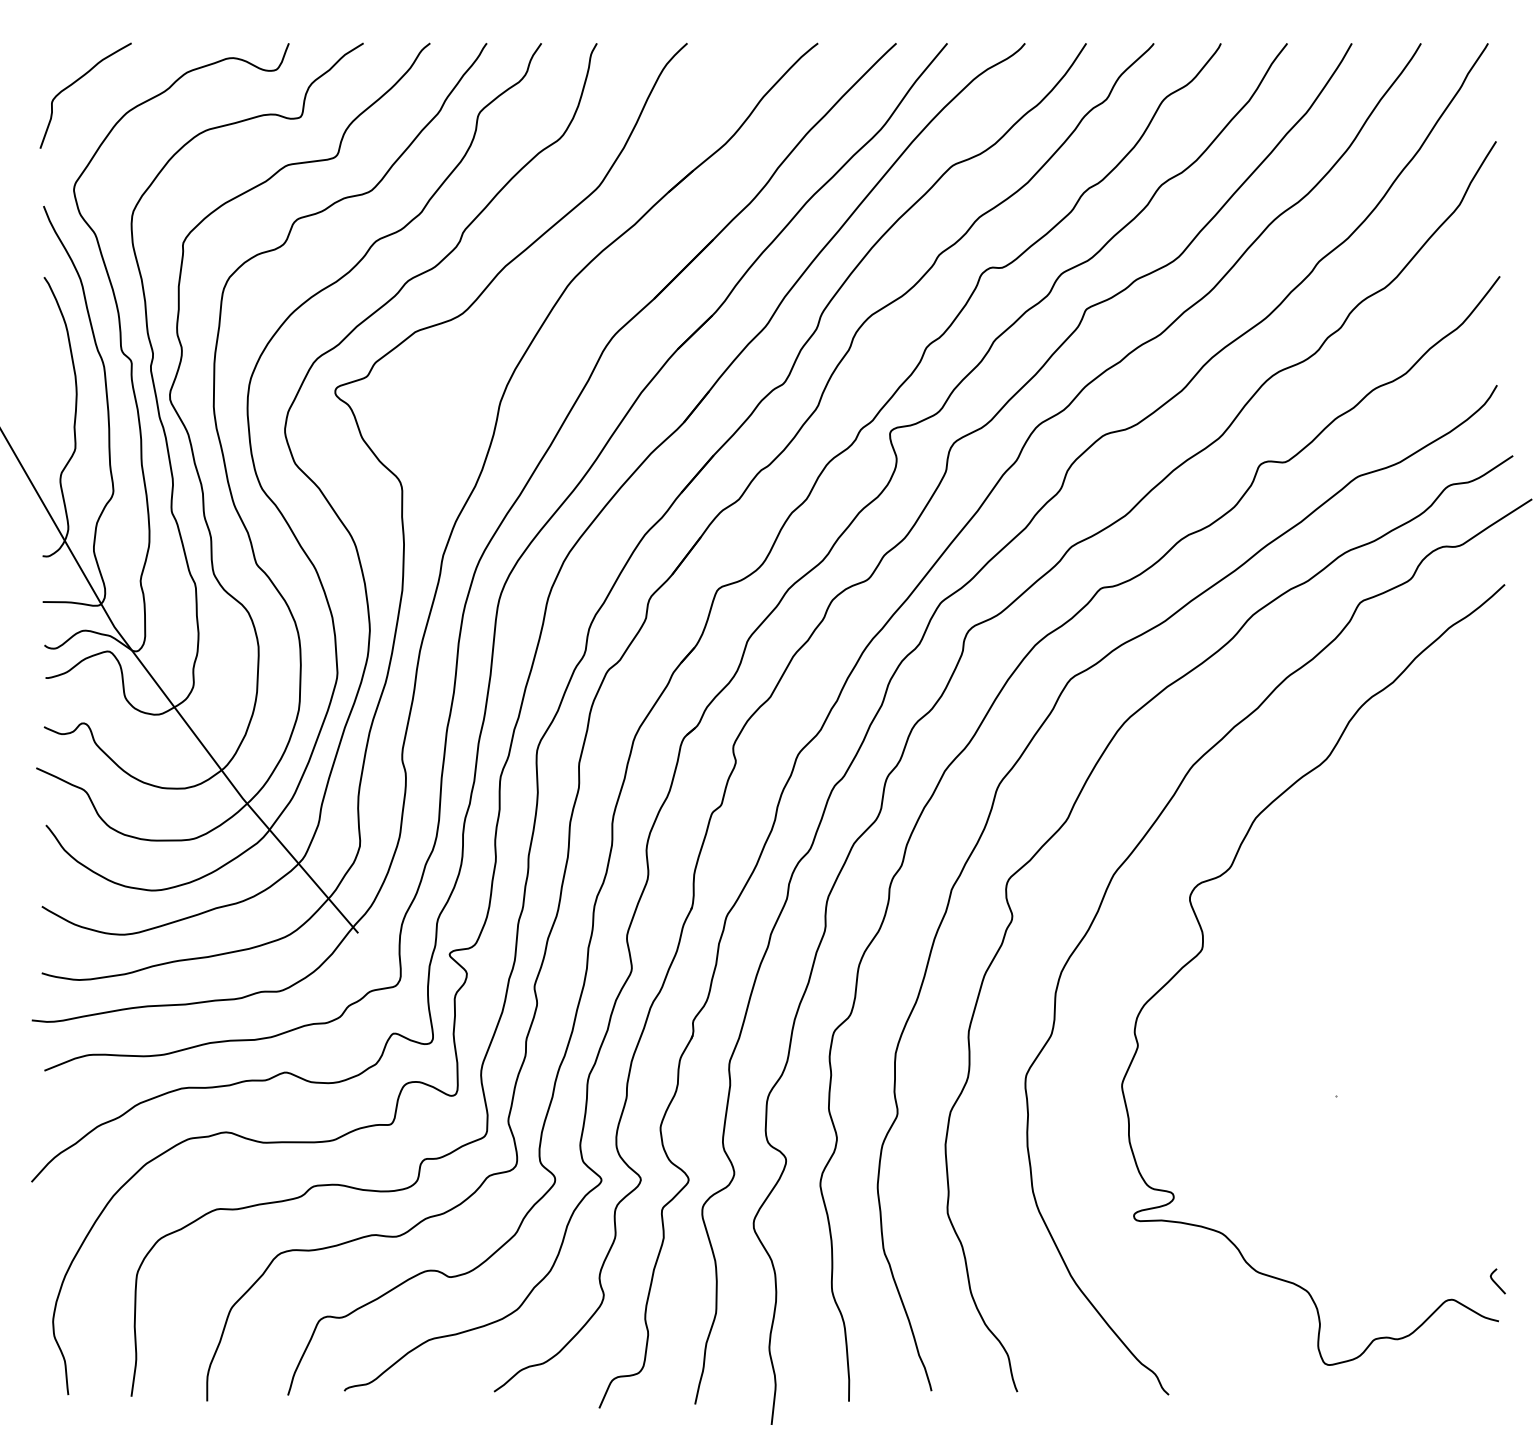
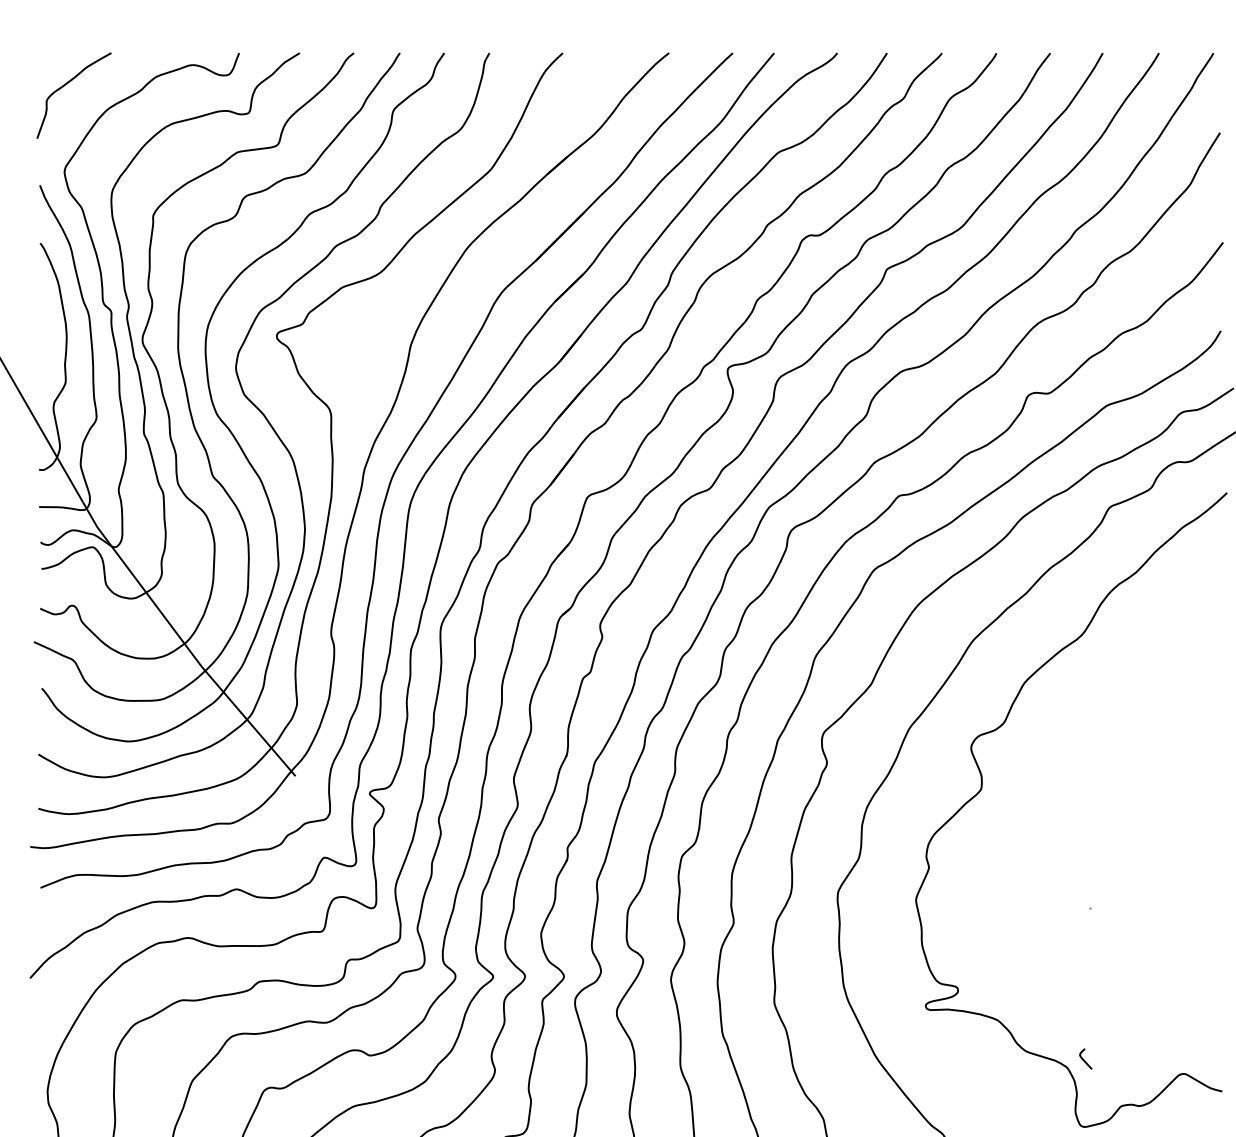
curve: (1496, 1282) -> (1084, 1059), moved

